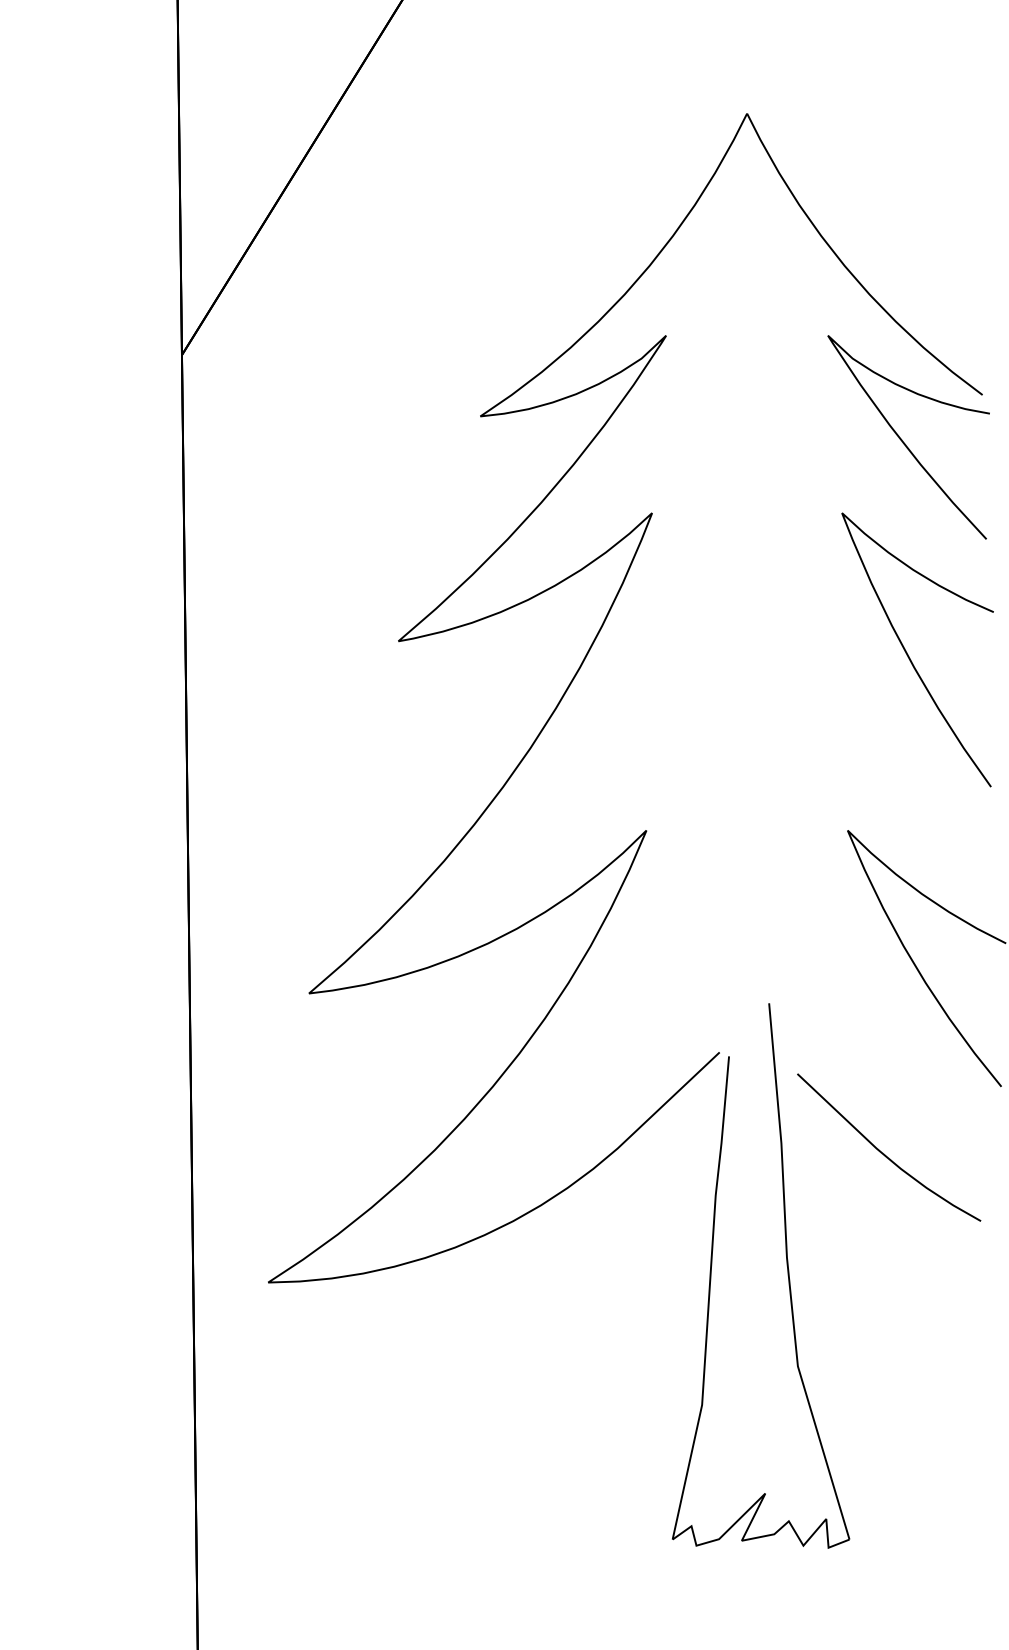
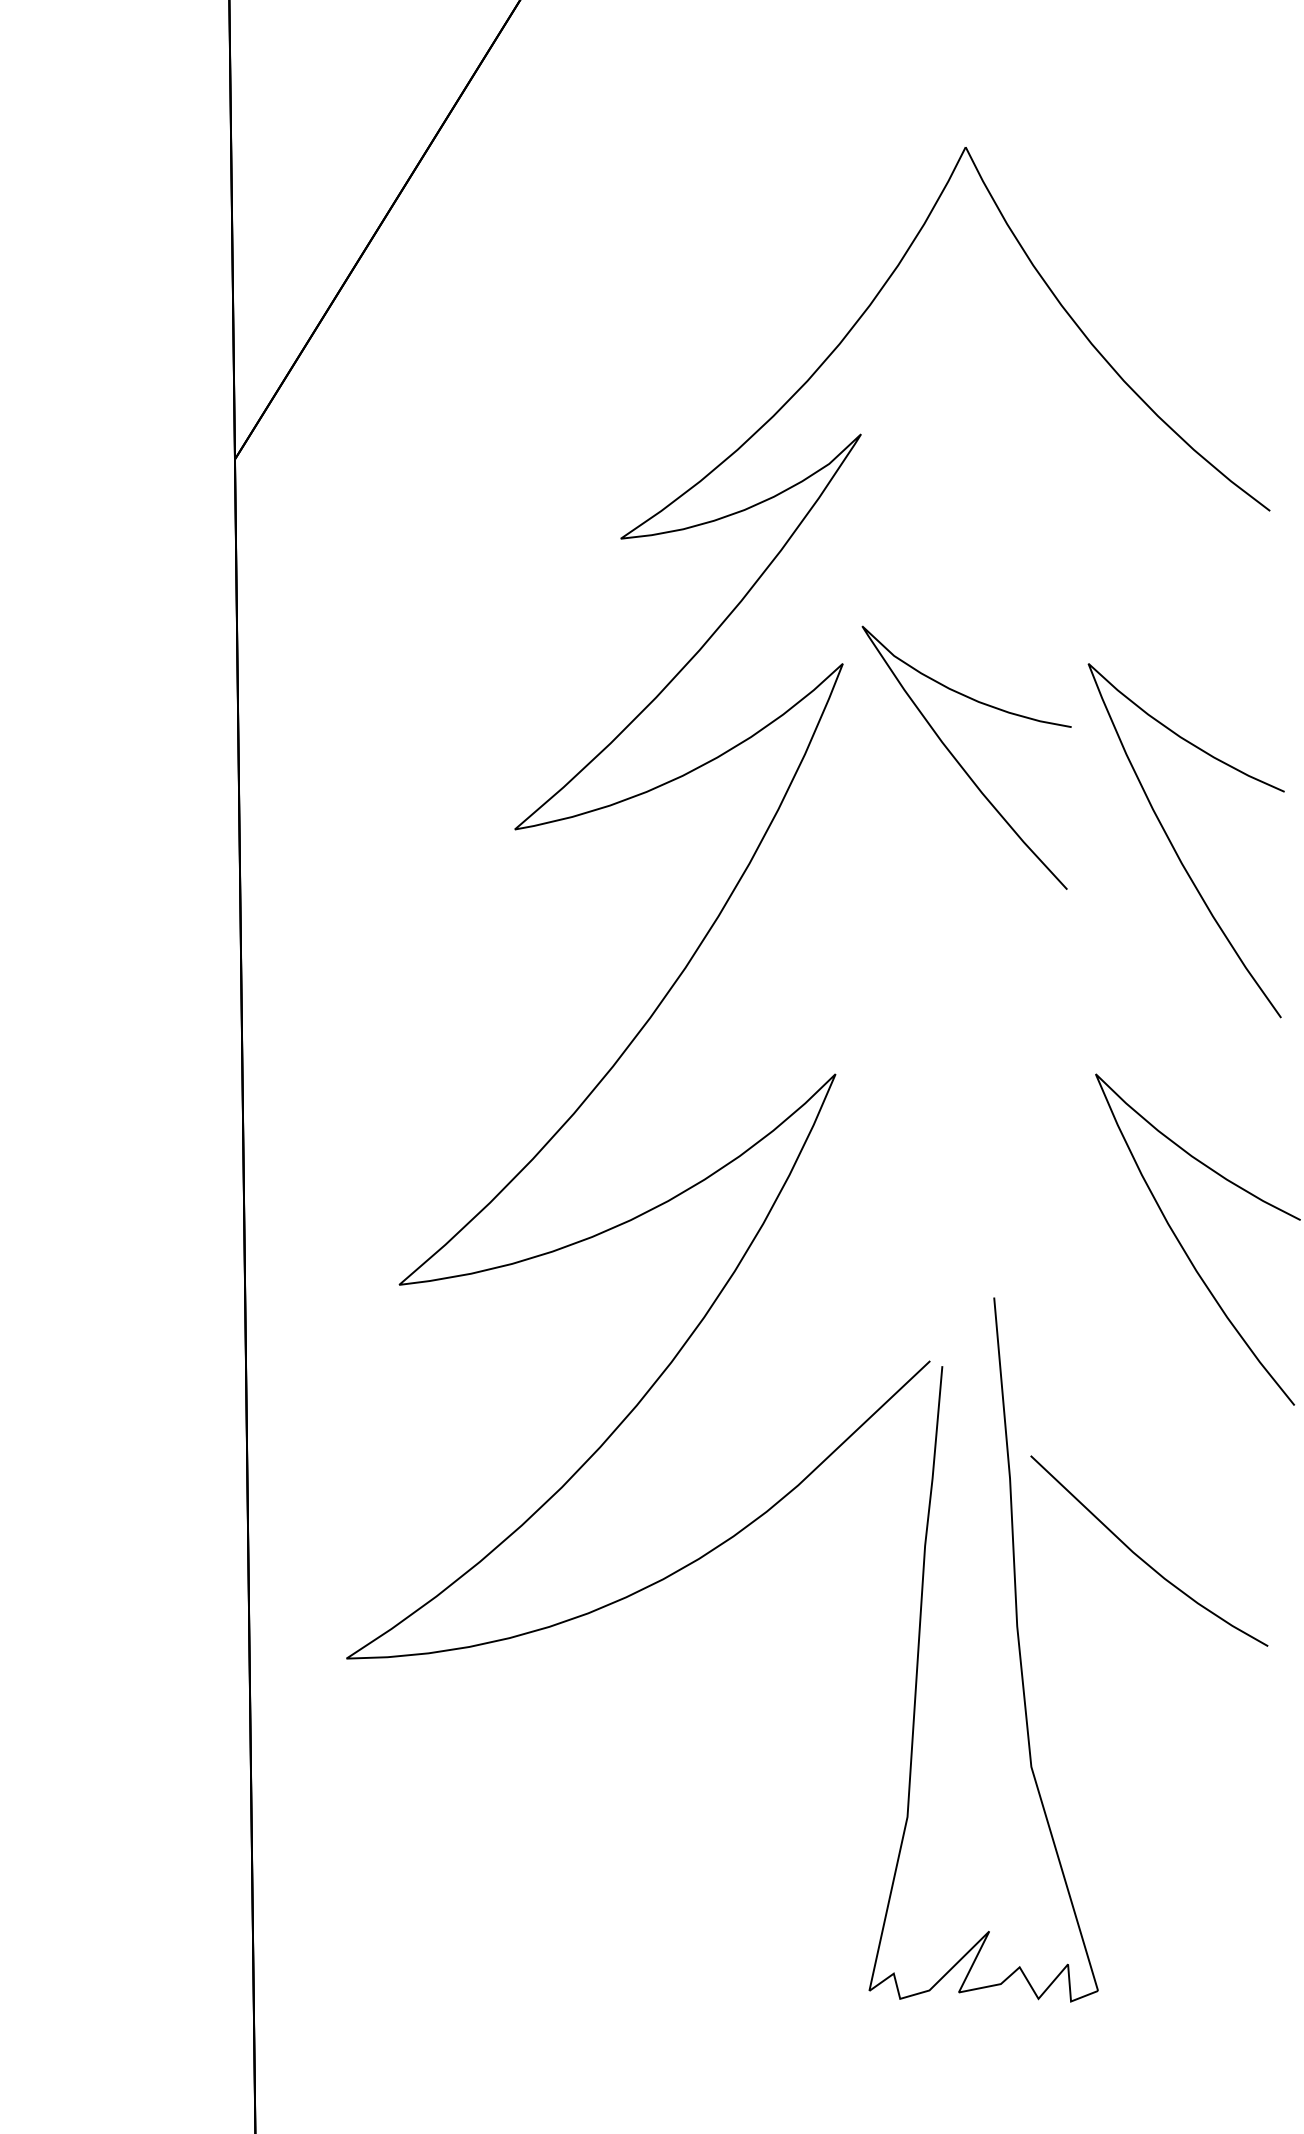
curve: (903, 441) -> (960, 763), moved
curve: (883, 1153) -> (1142, 1558), moved

